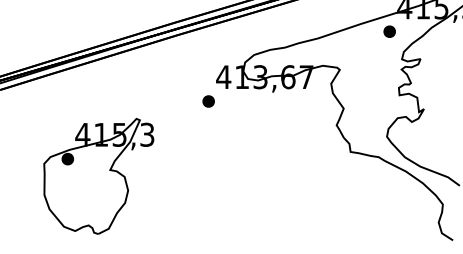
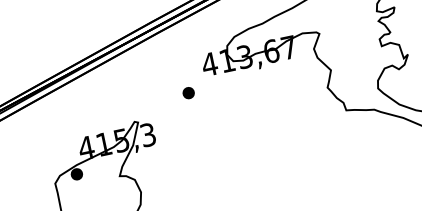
part: (208, 101) -> (188, 93), moved

